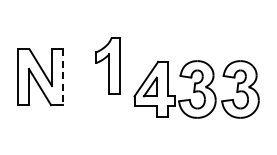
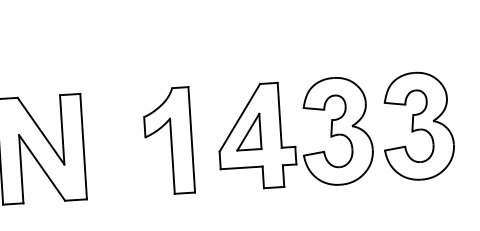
part: (107, 65) -> (167, 140), moved
line: (62, 77) -> (83, 147), dashed -> solid
part: (196, 89) -> (335, 131), moved

